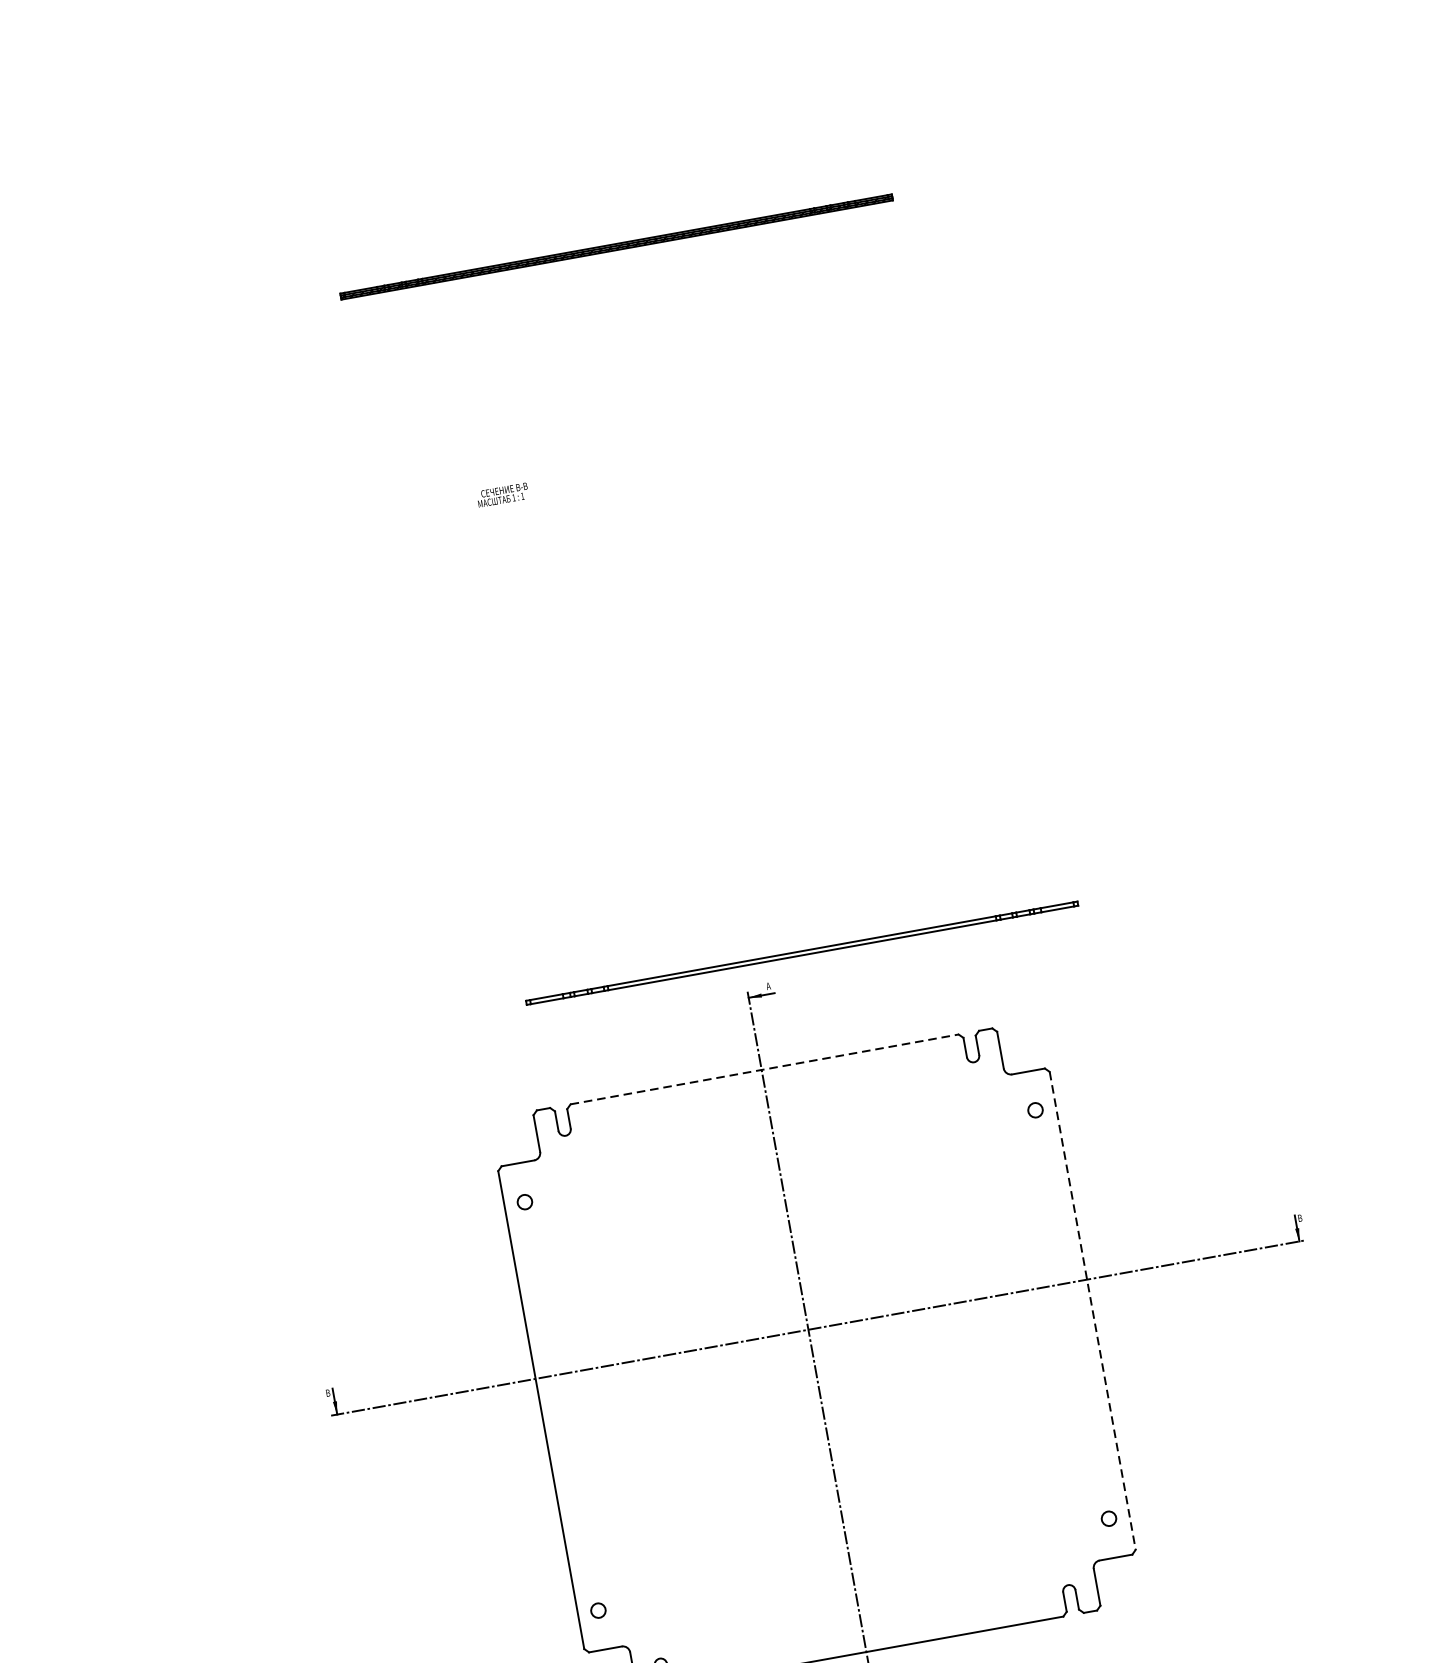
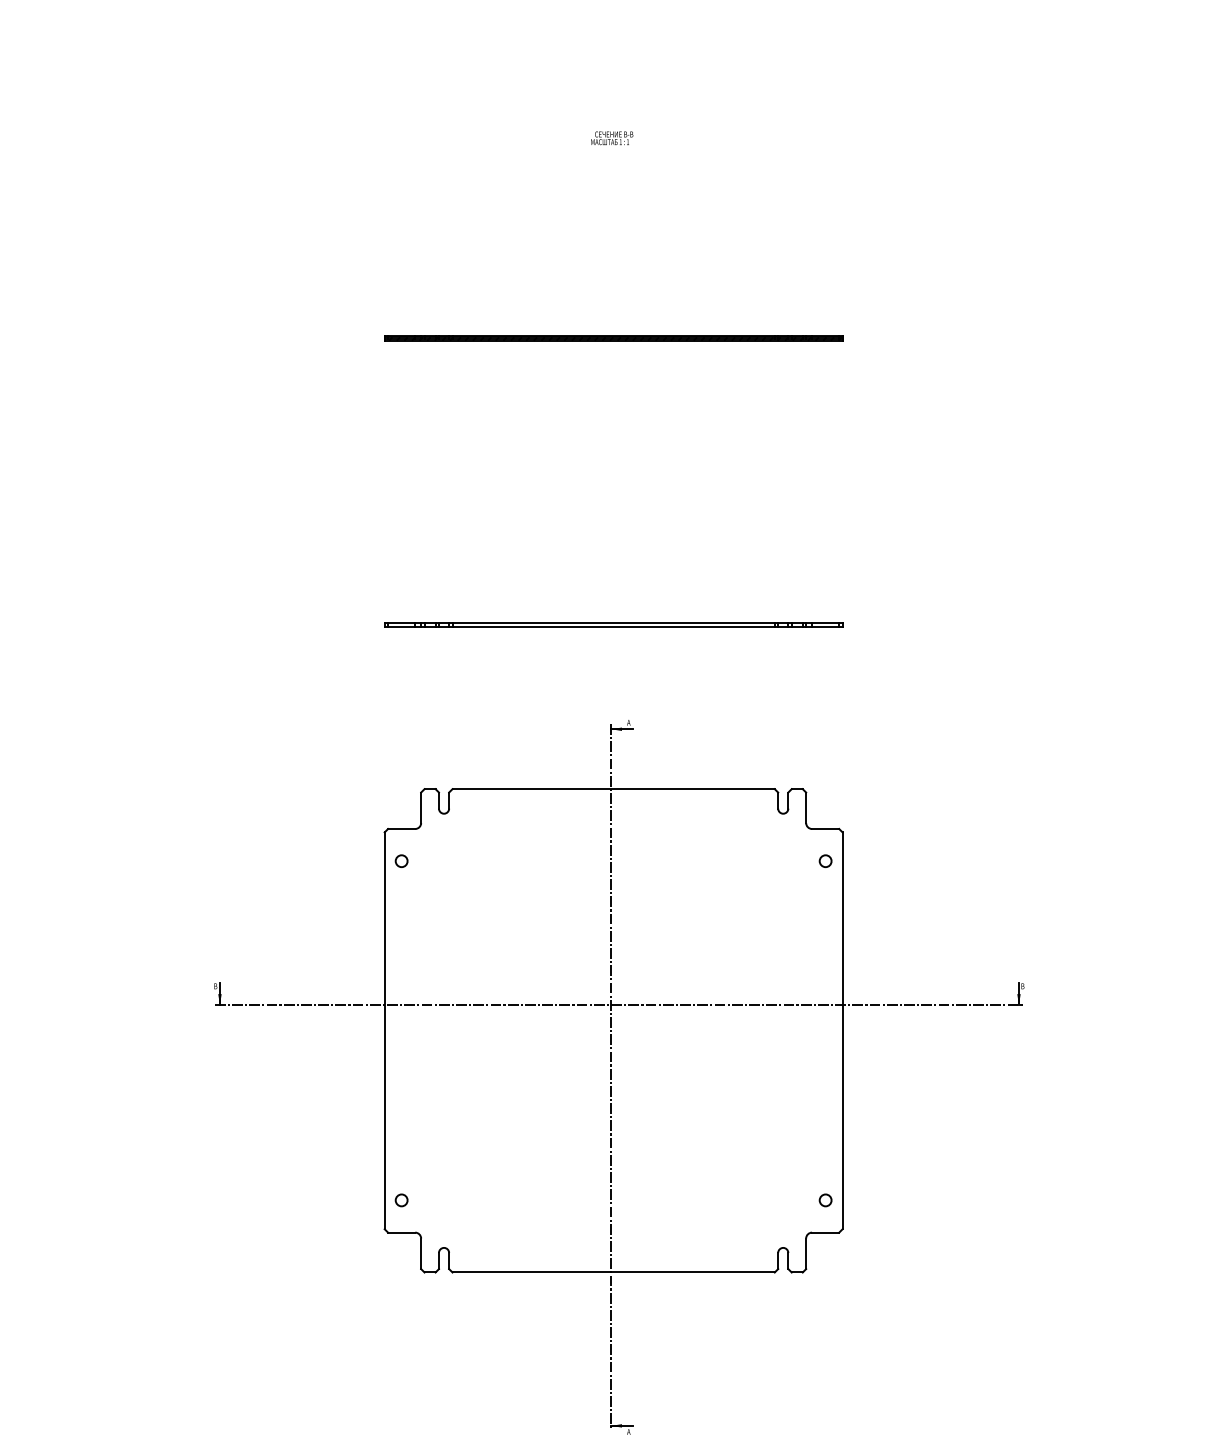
part: (616, 247) -> (613, 338), moved
text: (503, 495) -> (612, 138), moved
part: (801, 952) -> (613, 624), moved
line: (765, 1069) -> (614, 789), dashed -> solid
line: (1092, 1311) -> (842, 1031), dashed -> solid

